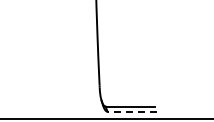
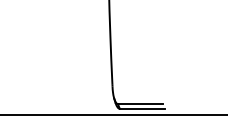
line: (132, 111) -> (142, 108), dashed -> solid

